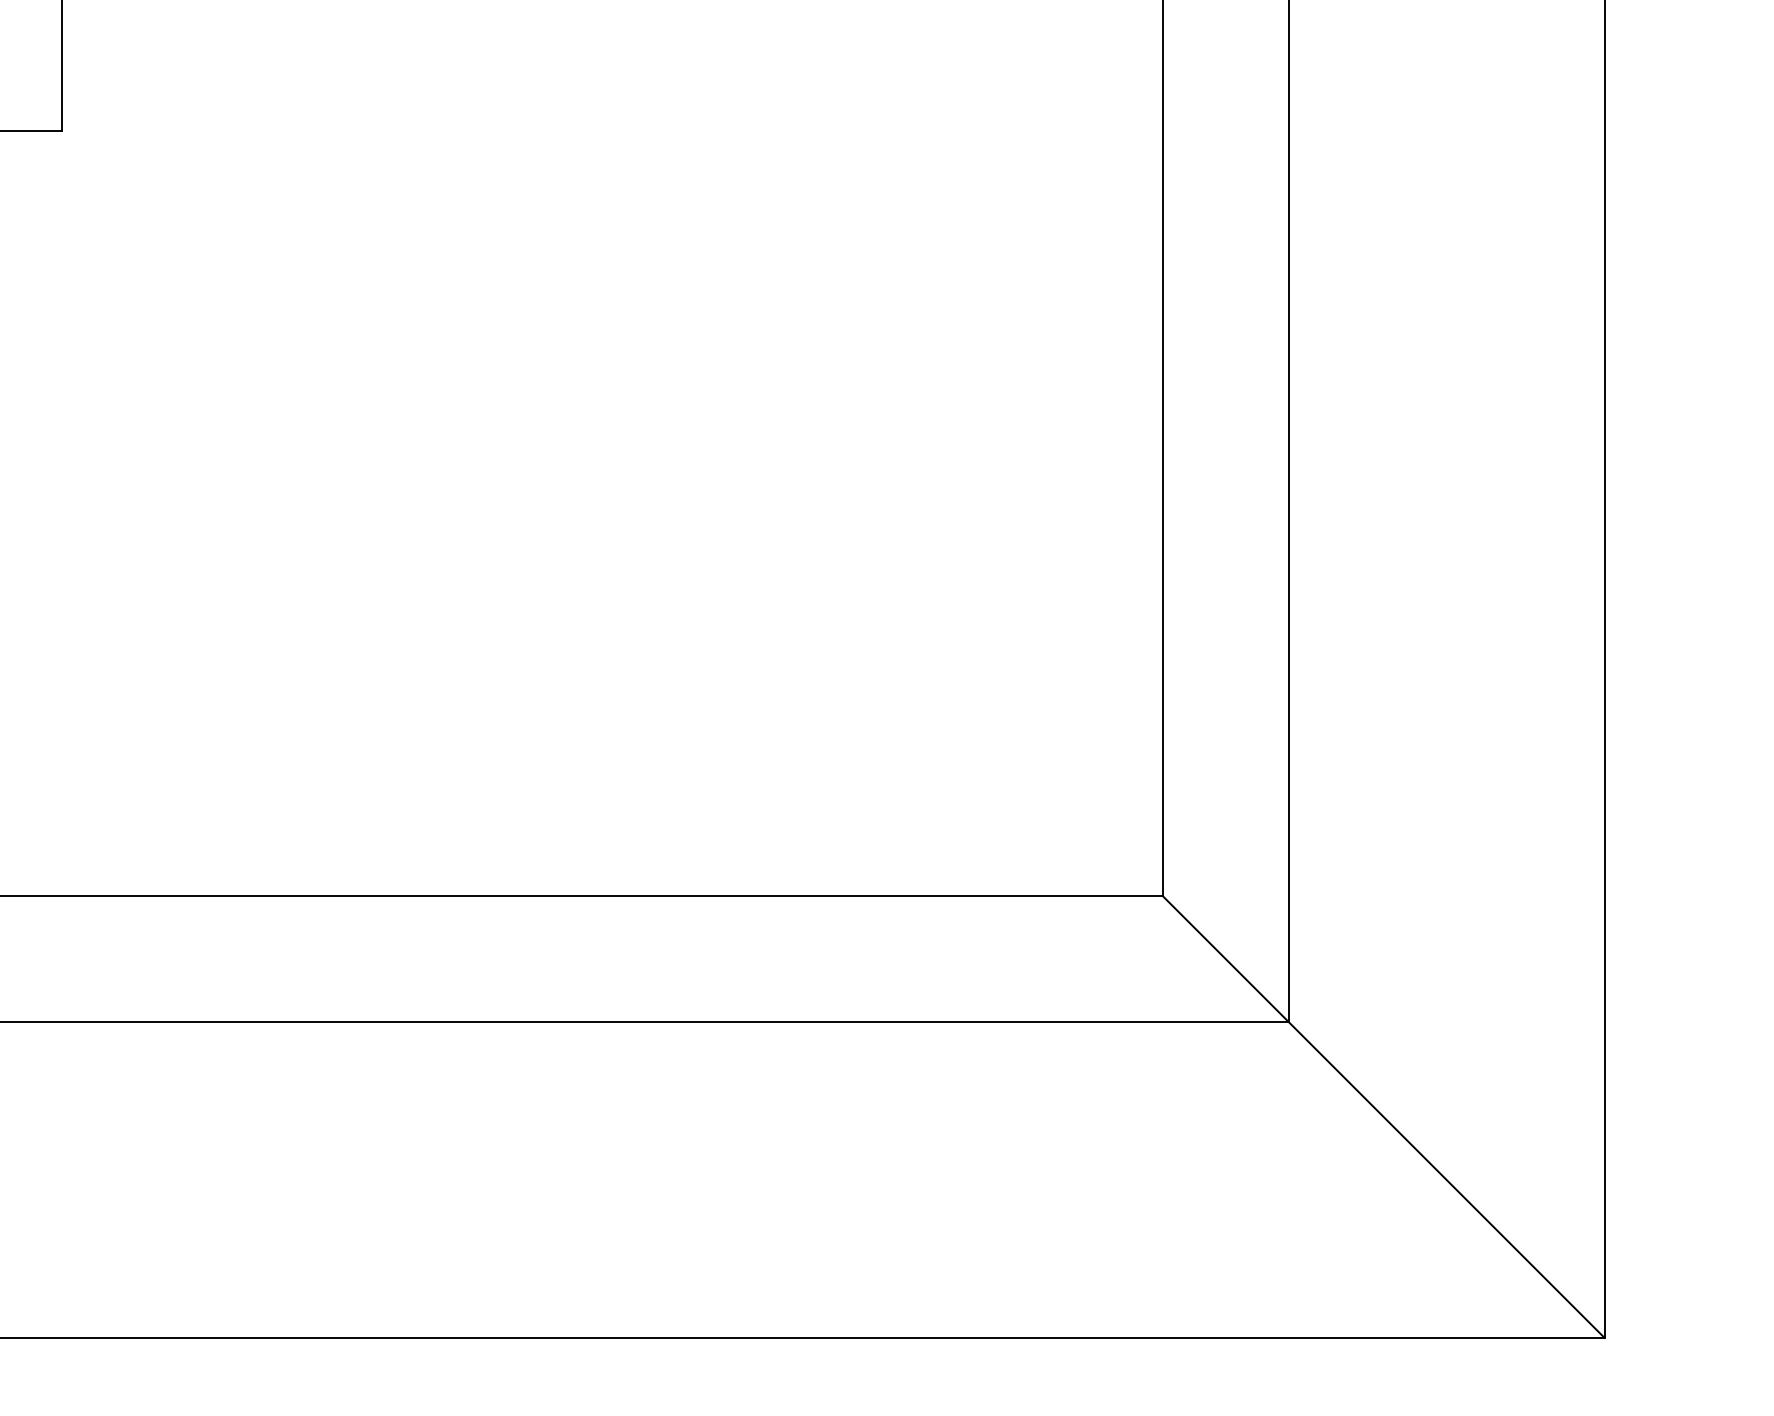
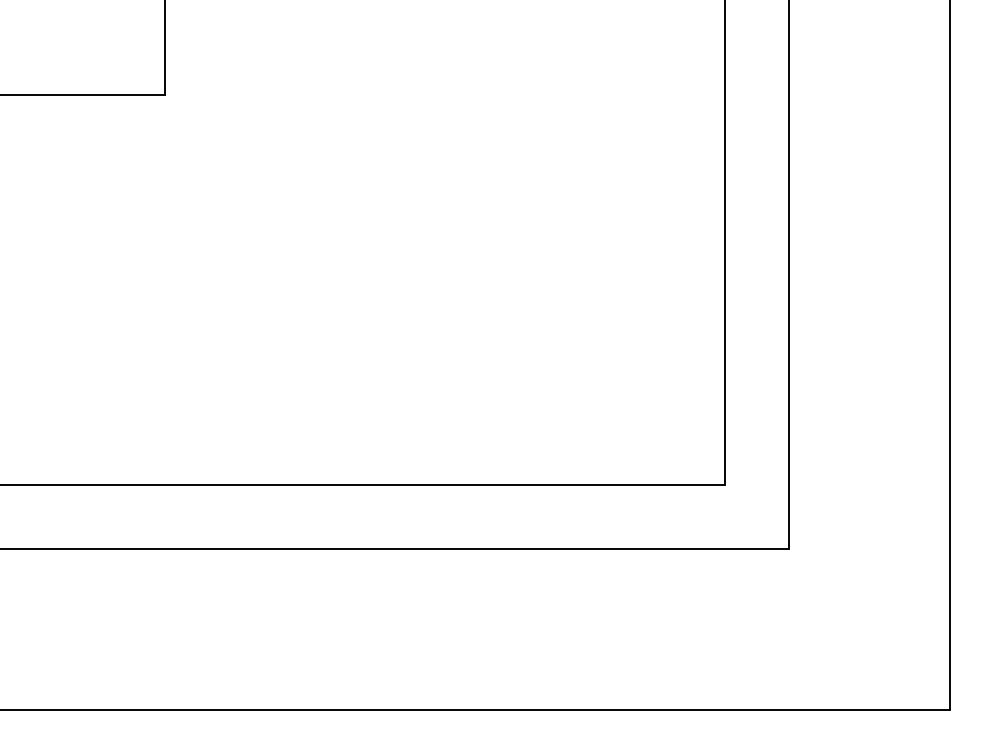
line: (1381, 1115) -> (836, 596), removed

